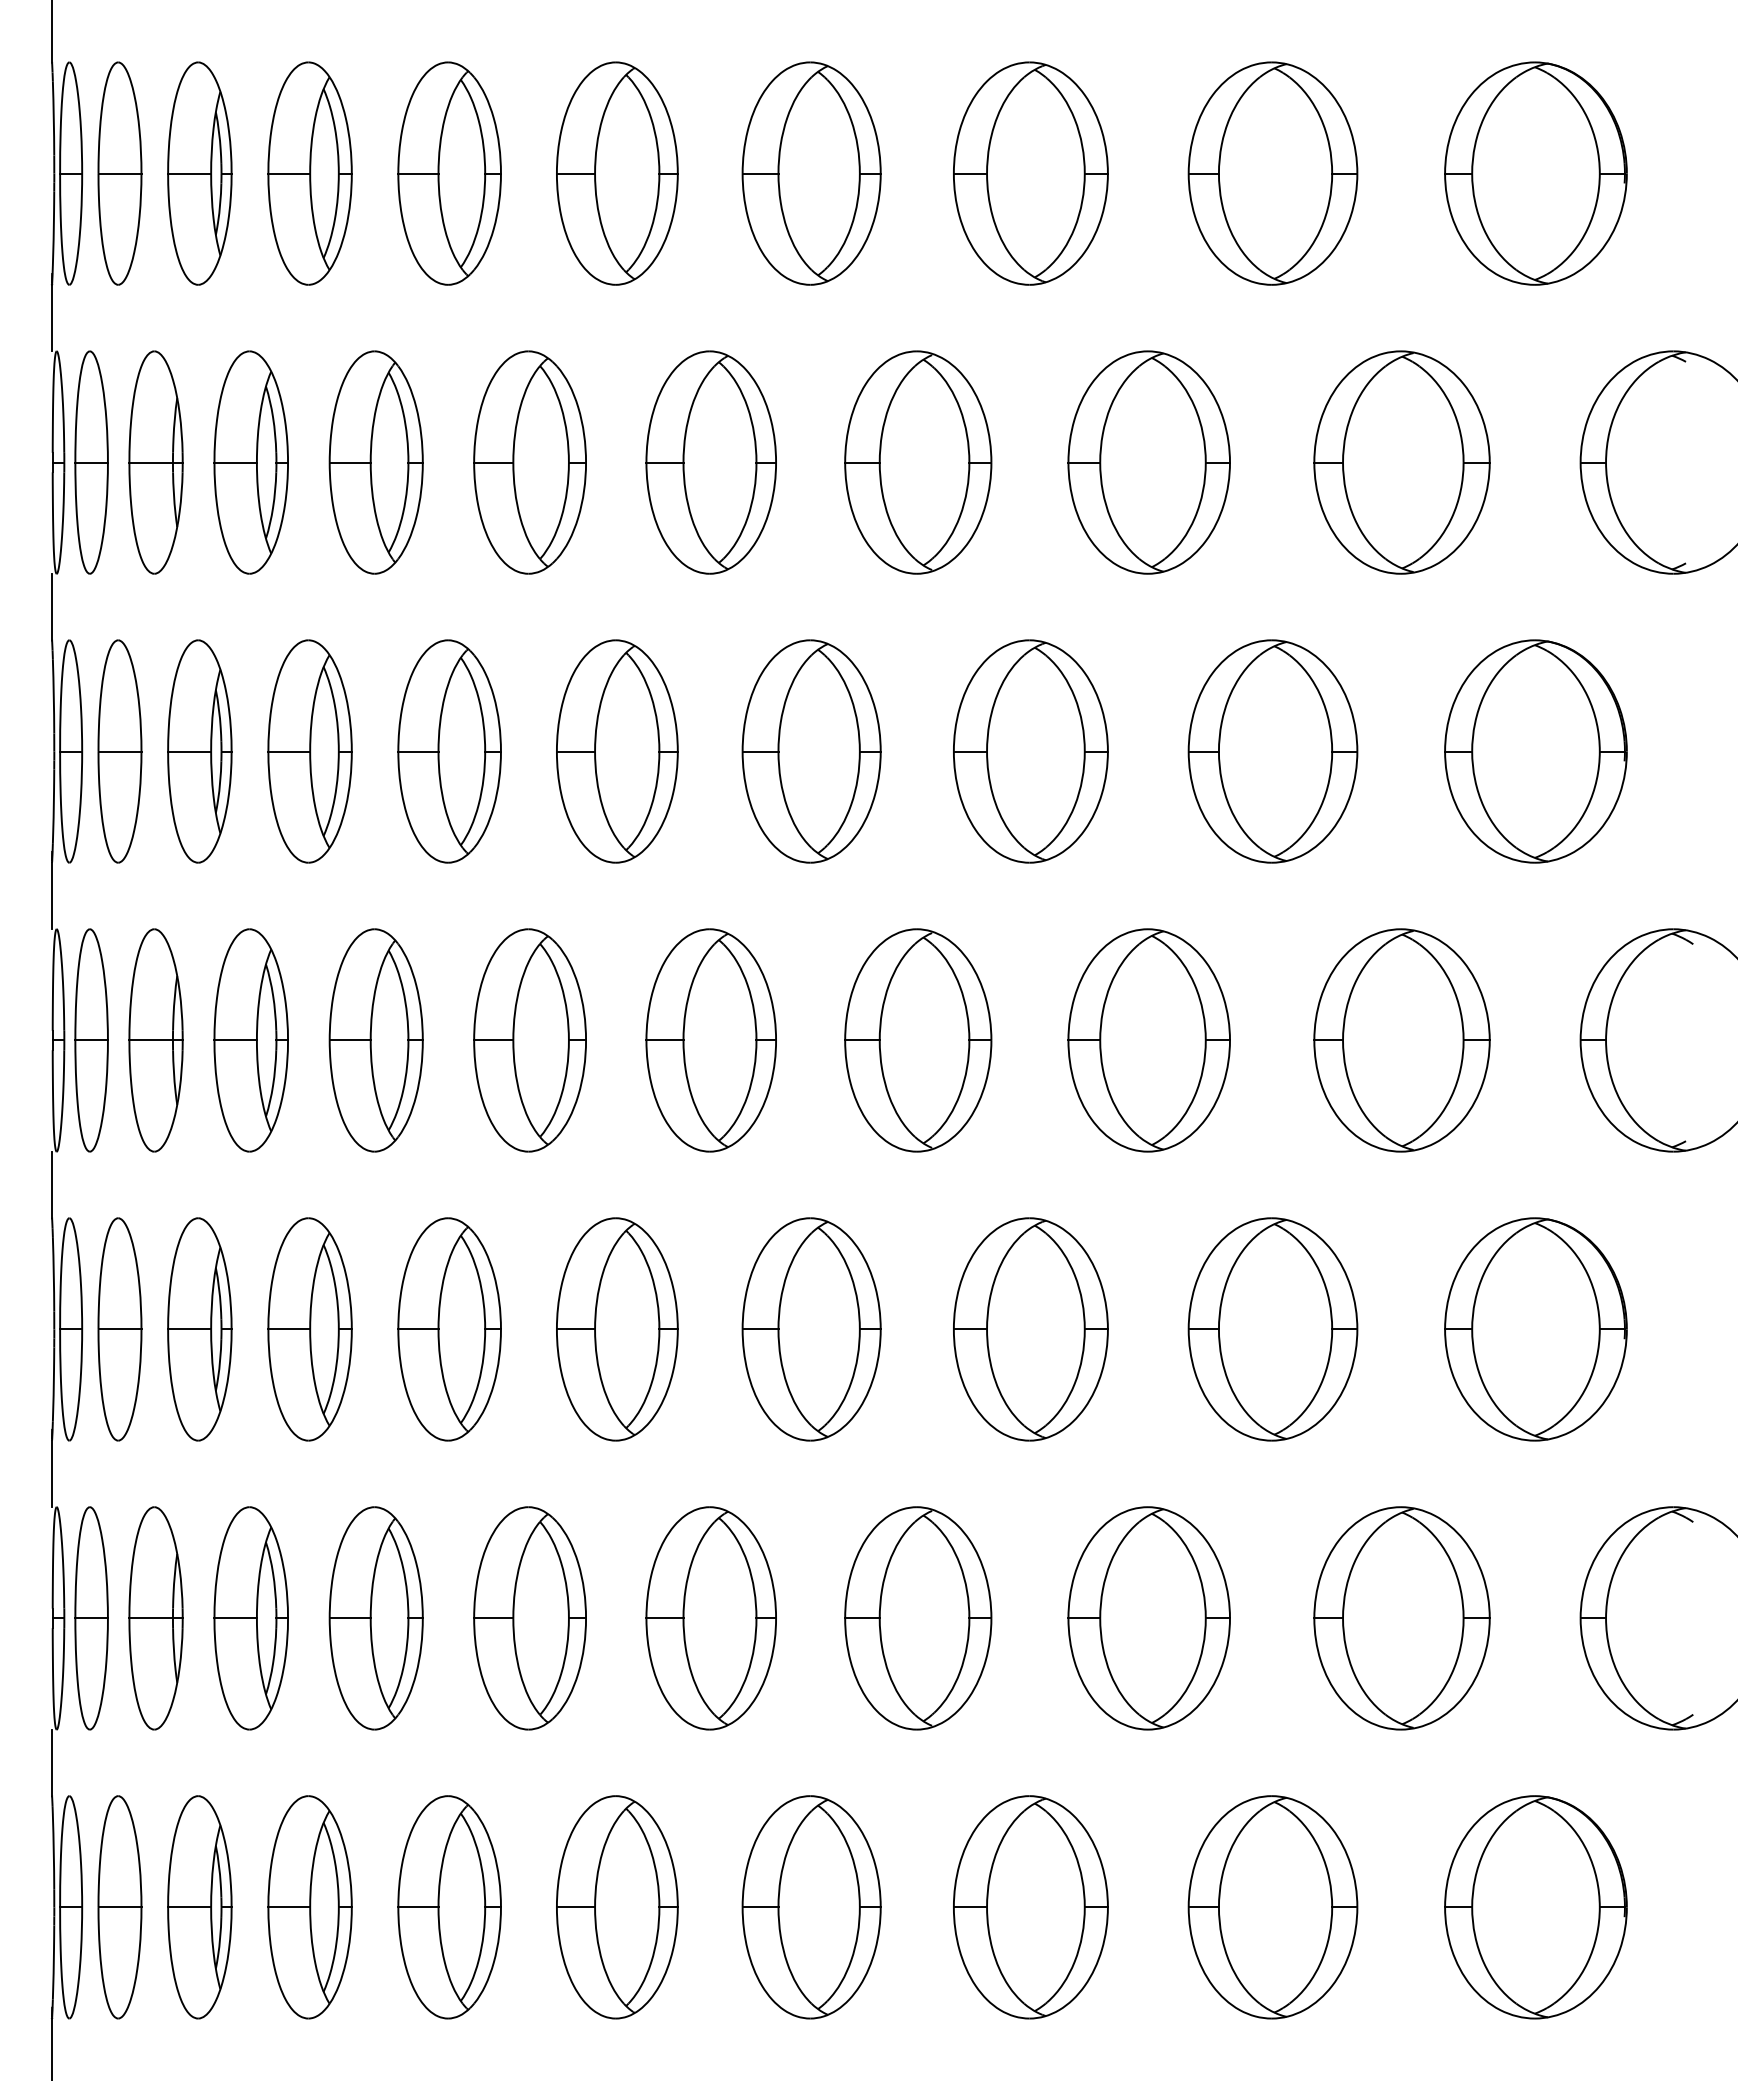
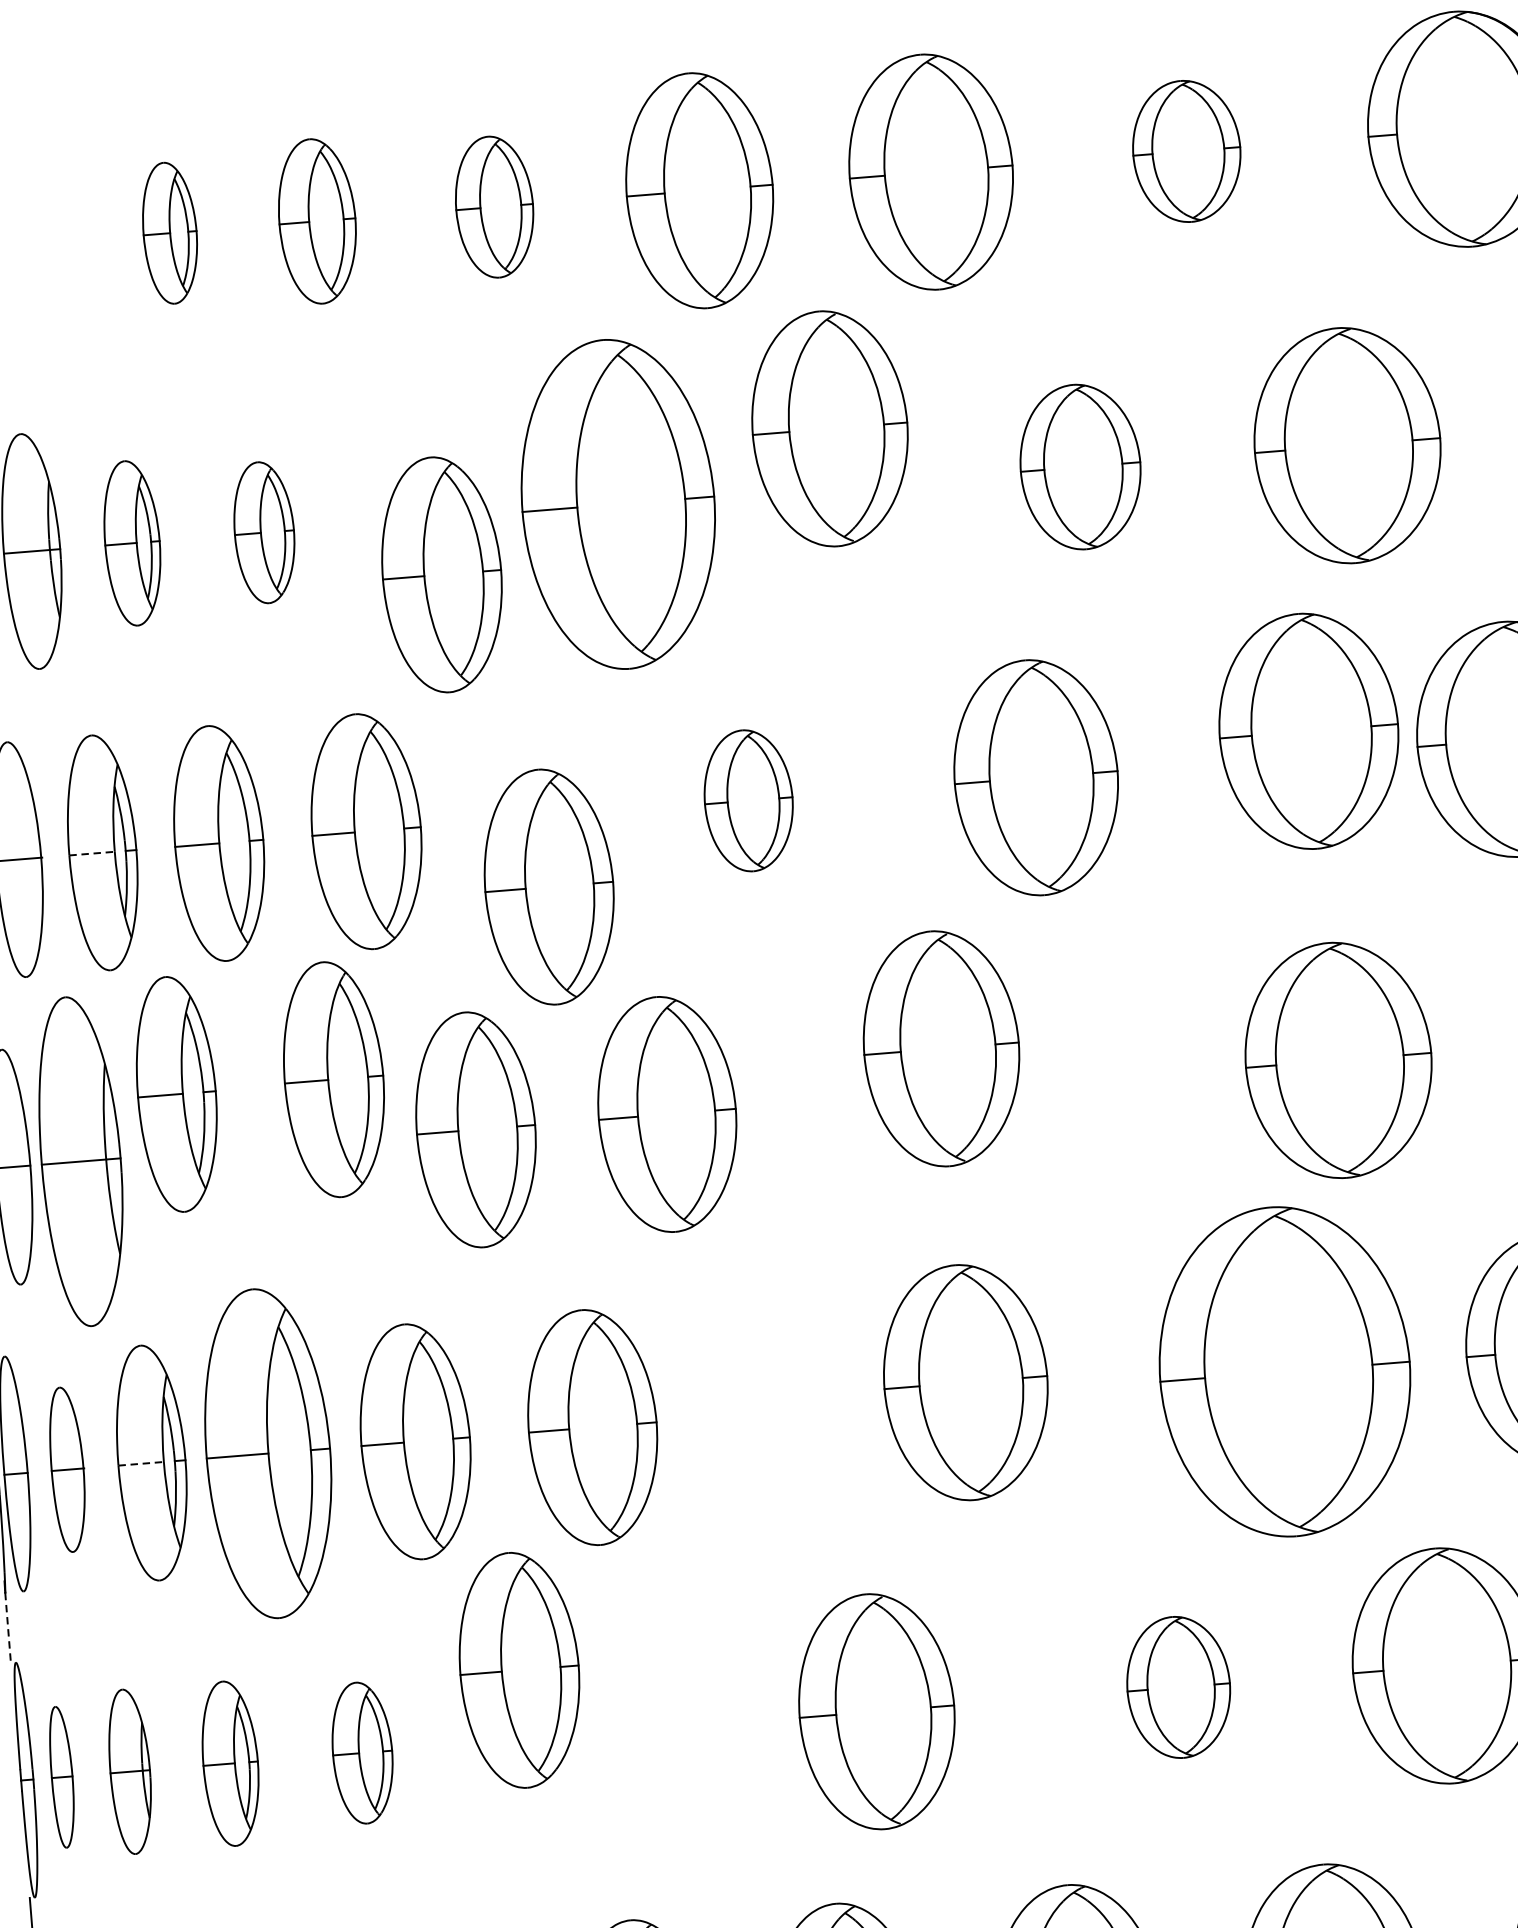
part: (199, 173) -> (53, 242), removed
part: (309, 173) -> (169, 233), size x0.6
part: (449, 173) -> (317, 221), size x0.7
part: (617, 173) -> (494, 207), size x0.6
part: (1272, 173) -> (1186, 151), size x0.6
part: (250, 462) -> (131, 543), size x0.7
part: (375, 462) -> (263, 532), size x0.6
part: (529, 462) -> (441, 574), moved
part: (710, 462) -> (617, 504), size x1.4
part: (918, 462) -> (830, 428), moved
part: (1148, 462) -> (1079, 467), size x0.7
line: (189, 751) -> (91, 853), solid -> dashed
part: (617, 751) -> (549, 886), moved
part: (811, 751) -> (748, 800), size x0.6
part: (1030, 751) -> (1035, 777), moved
part: (1272, 751) -> (1308, 731), moved
part: (155, 1040) -> (80, 1161), size x1.4
part: (250, 1040) -> (176, 1094), moved
part: (375, 1040) -> (333, 1079), moved
part: (918, 1040) -> (941, 1048), moved
part: (1148, 1040) -> (1128, 1077), removed
part: (1401, 1040) -> (1338, 1060), moved
part: (119, 1329) -> (67, 1469), size x0.7
line: (189, 1329) -> (141, 1463), solid -> dashed
part: (309, 1329) -> (267, 1453), size x1.4
part: (811, 1329) -> (797, 1411), removed
part: (1030, 1329) -> (965, 1382), moved
part: (1272, 1329) -> (1284, 1371), size x1.4
line: (51, 1474) -> (7, 1628), solid -> dashed
part: (91, 1618) -> (62, 1777), size x0.6
part: (155, 1618) -> (129, 1771), size x0.7
part: (250, 1618) -> (229, 1763), size x0.7
part: (375, 1618) -> (361, 1753), size x0.6
part: (529, 1618) -> (518, 1670), moved
part: (710, 1618) -> (715, 1724), removed
part: (918, 1618) -> (877, 1711), moved
part: (1148, 1618) -> (1178, 1687), size x0.6

